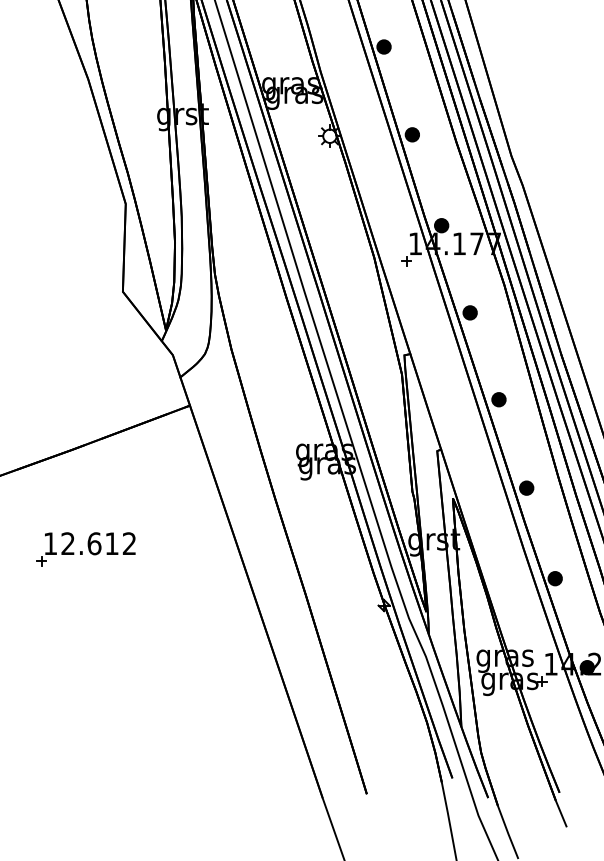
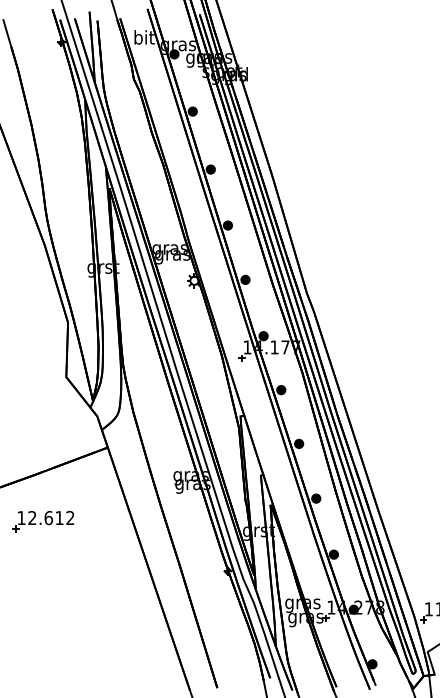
part: (86, 549) -> (43, 521), moved

